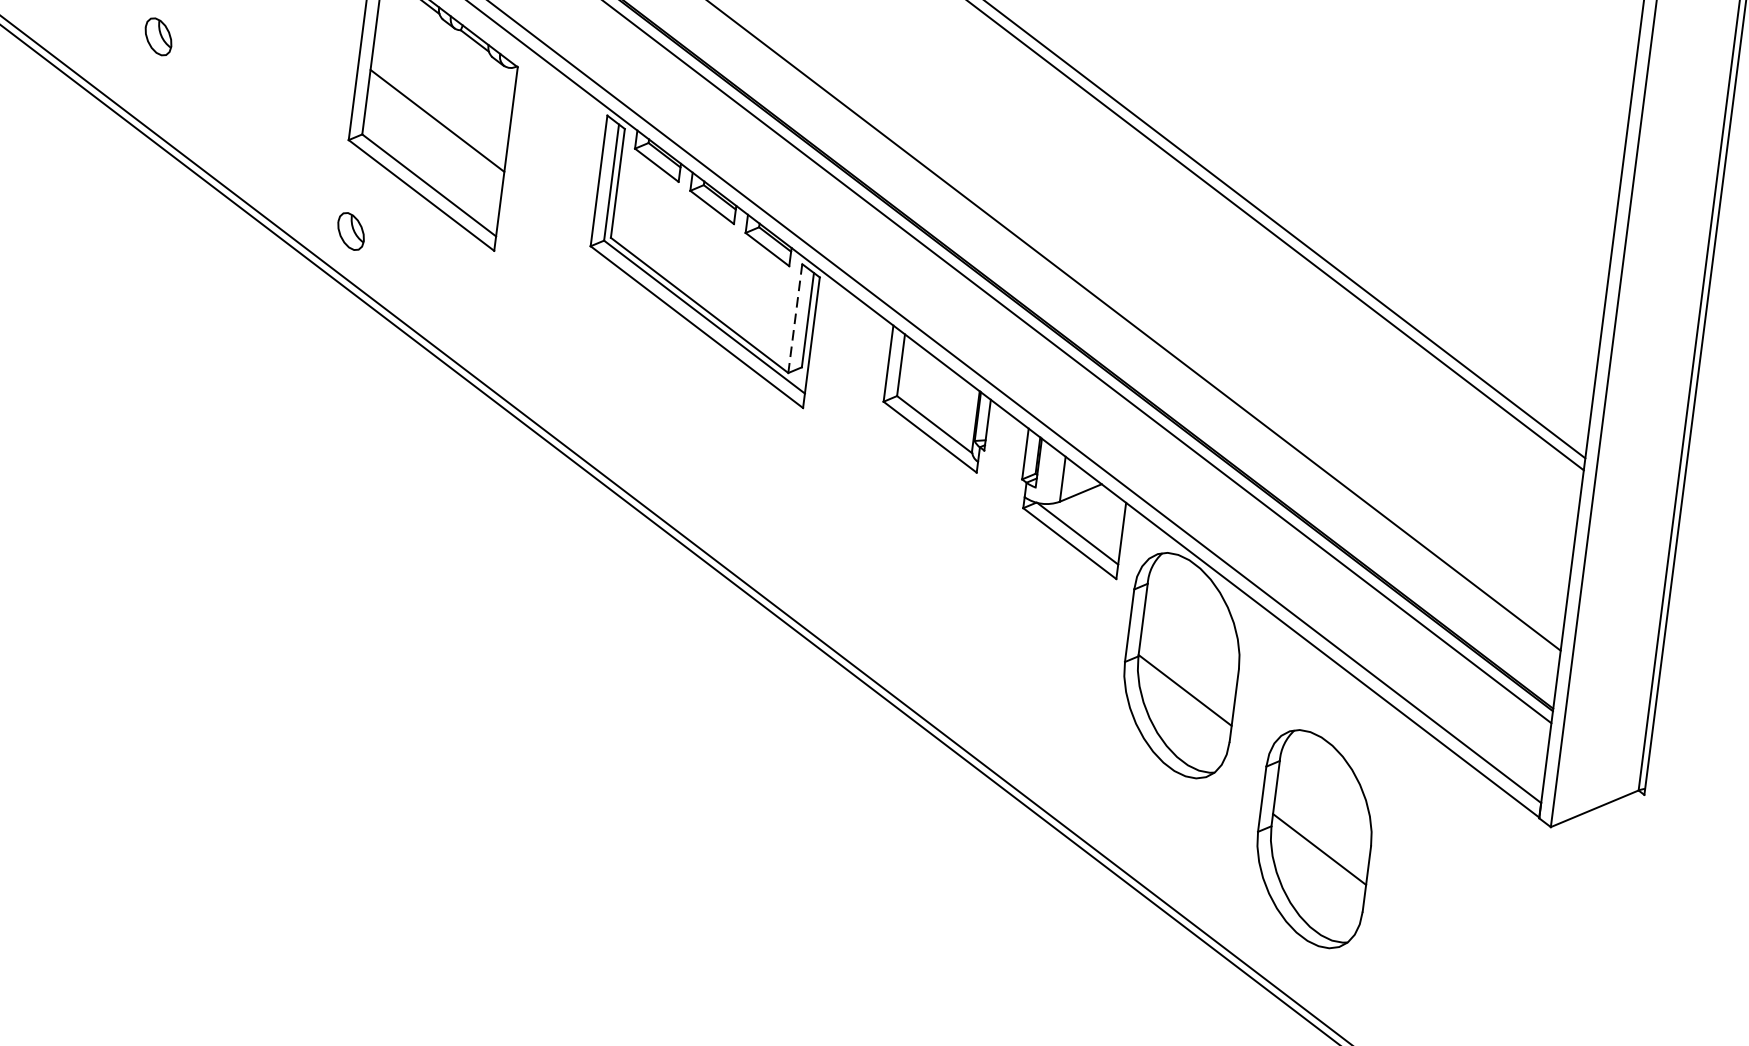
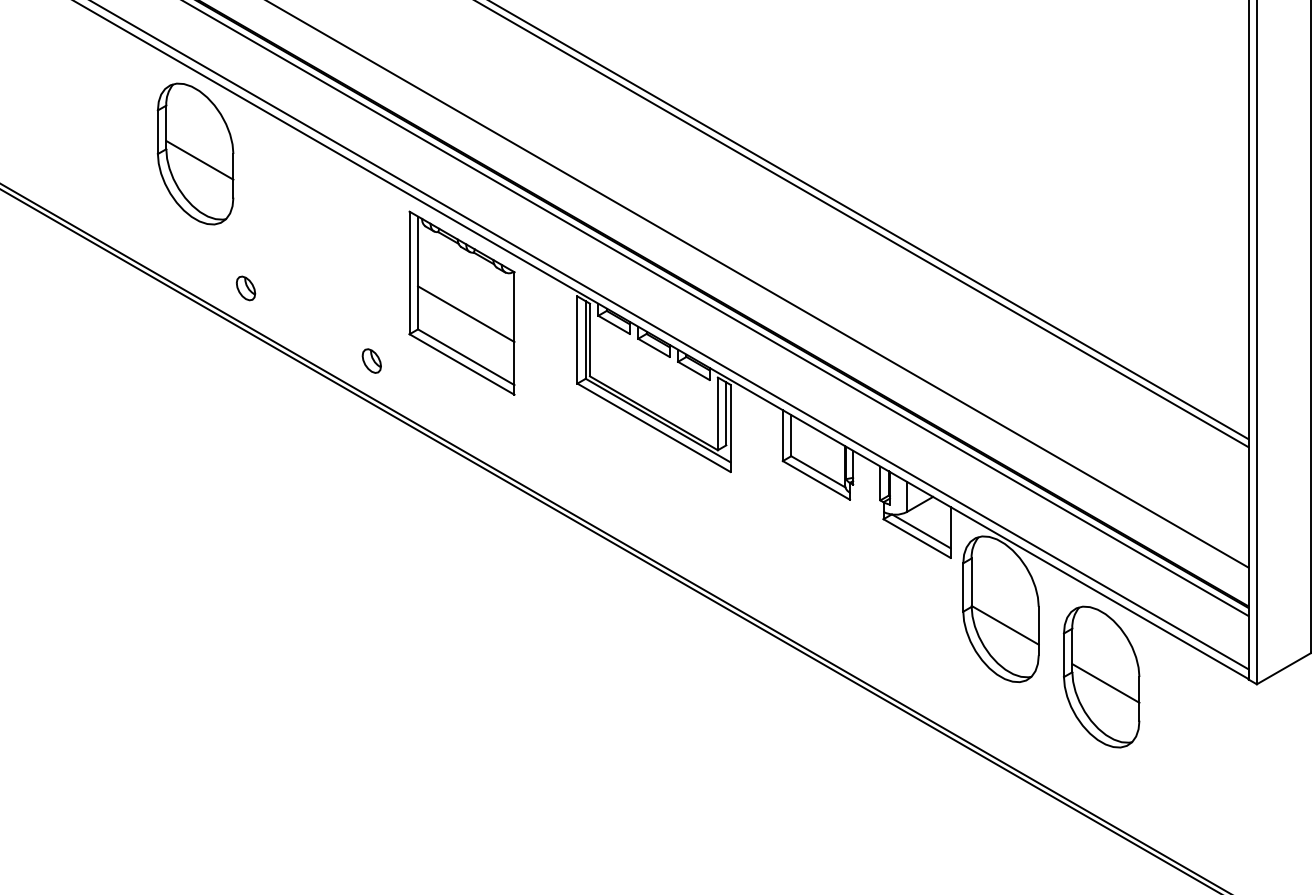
part: (159, 37) -> (246, 288), moved
part: (350, 230) -> (371, 360), moved
line: (794, 319) -> (717, 414), dashed -> solid
part: (1314, 838) -> (1101, 676), moved

